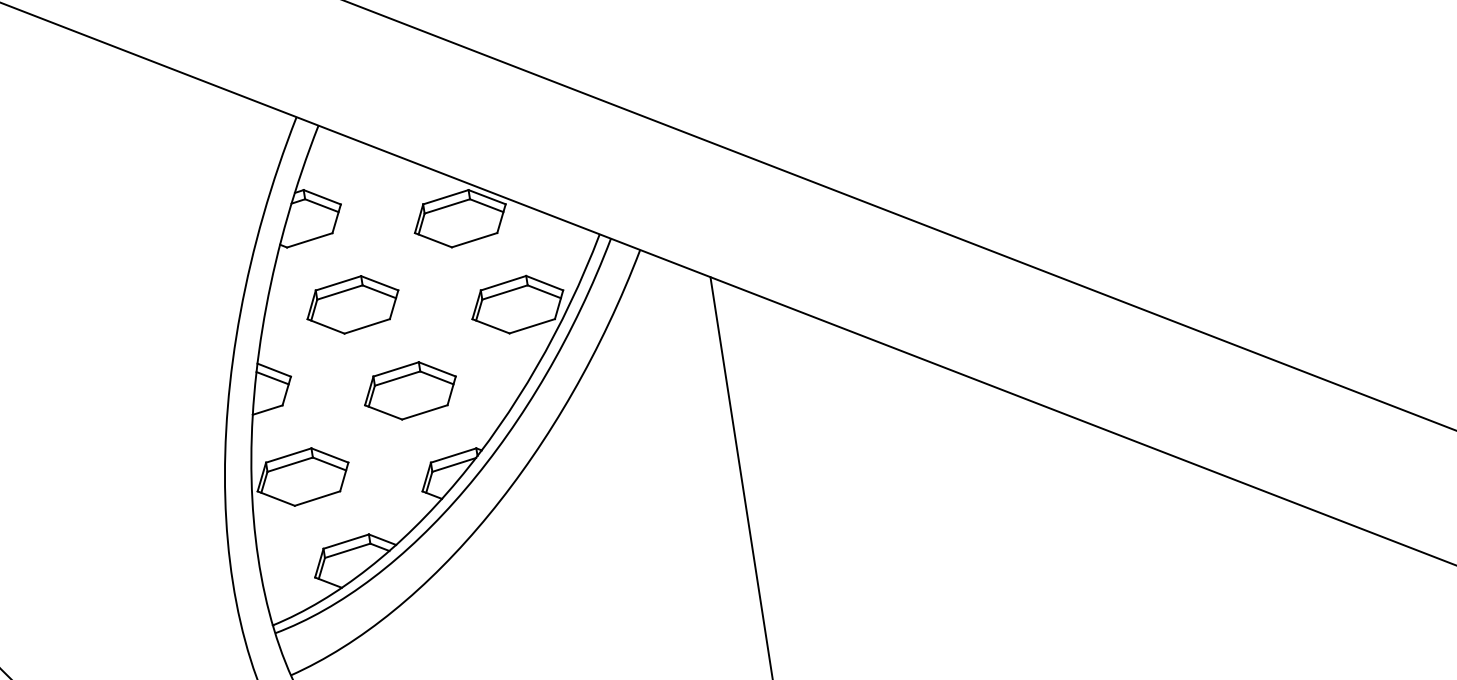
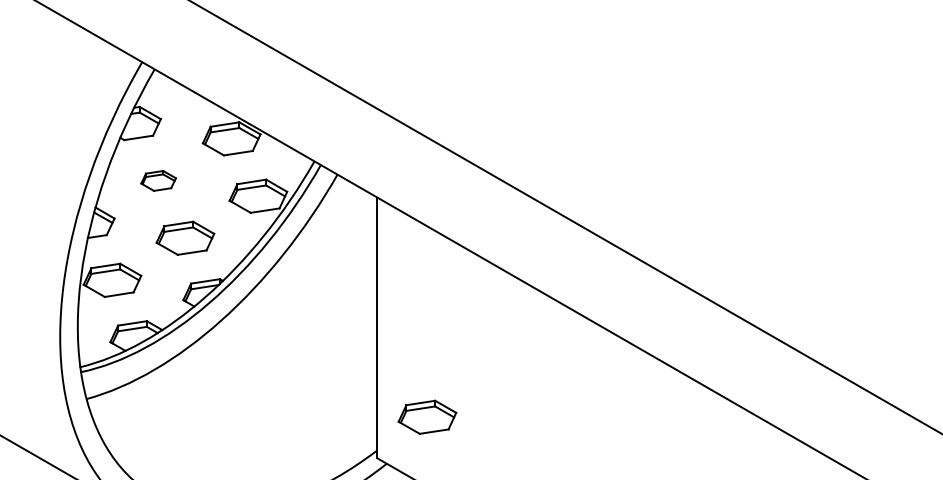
part: (352, 304) -> (158, 180), size x0.6
part: (846, 618) -> (427, 416), added

